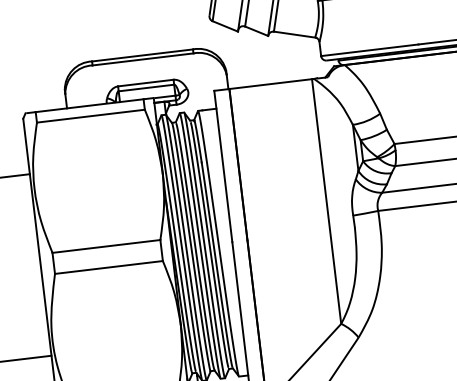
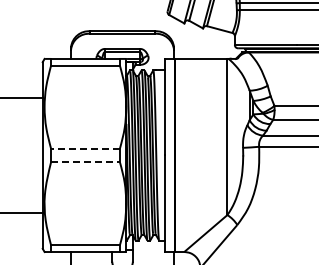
line: (106, 246) -> (85, 148), solid -> dashed
line: (110, 267) -> (86, 162), solid -> dashed

